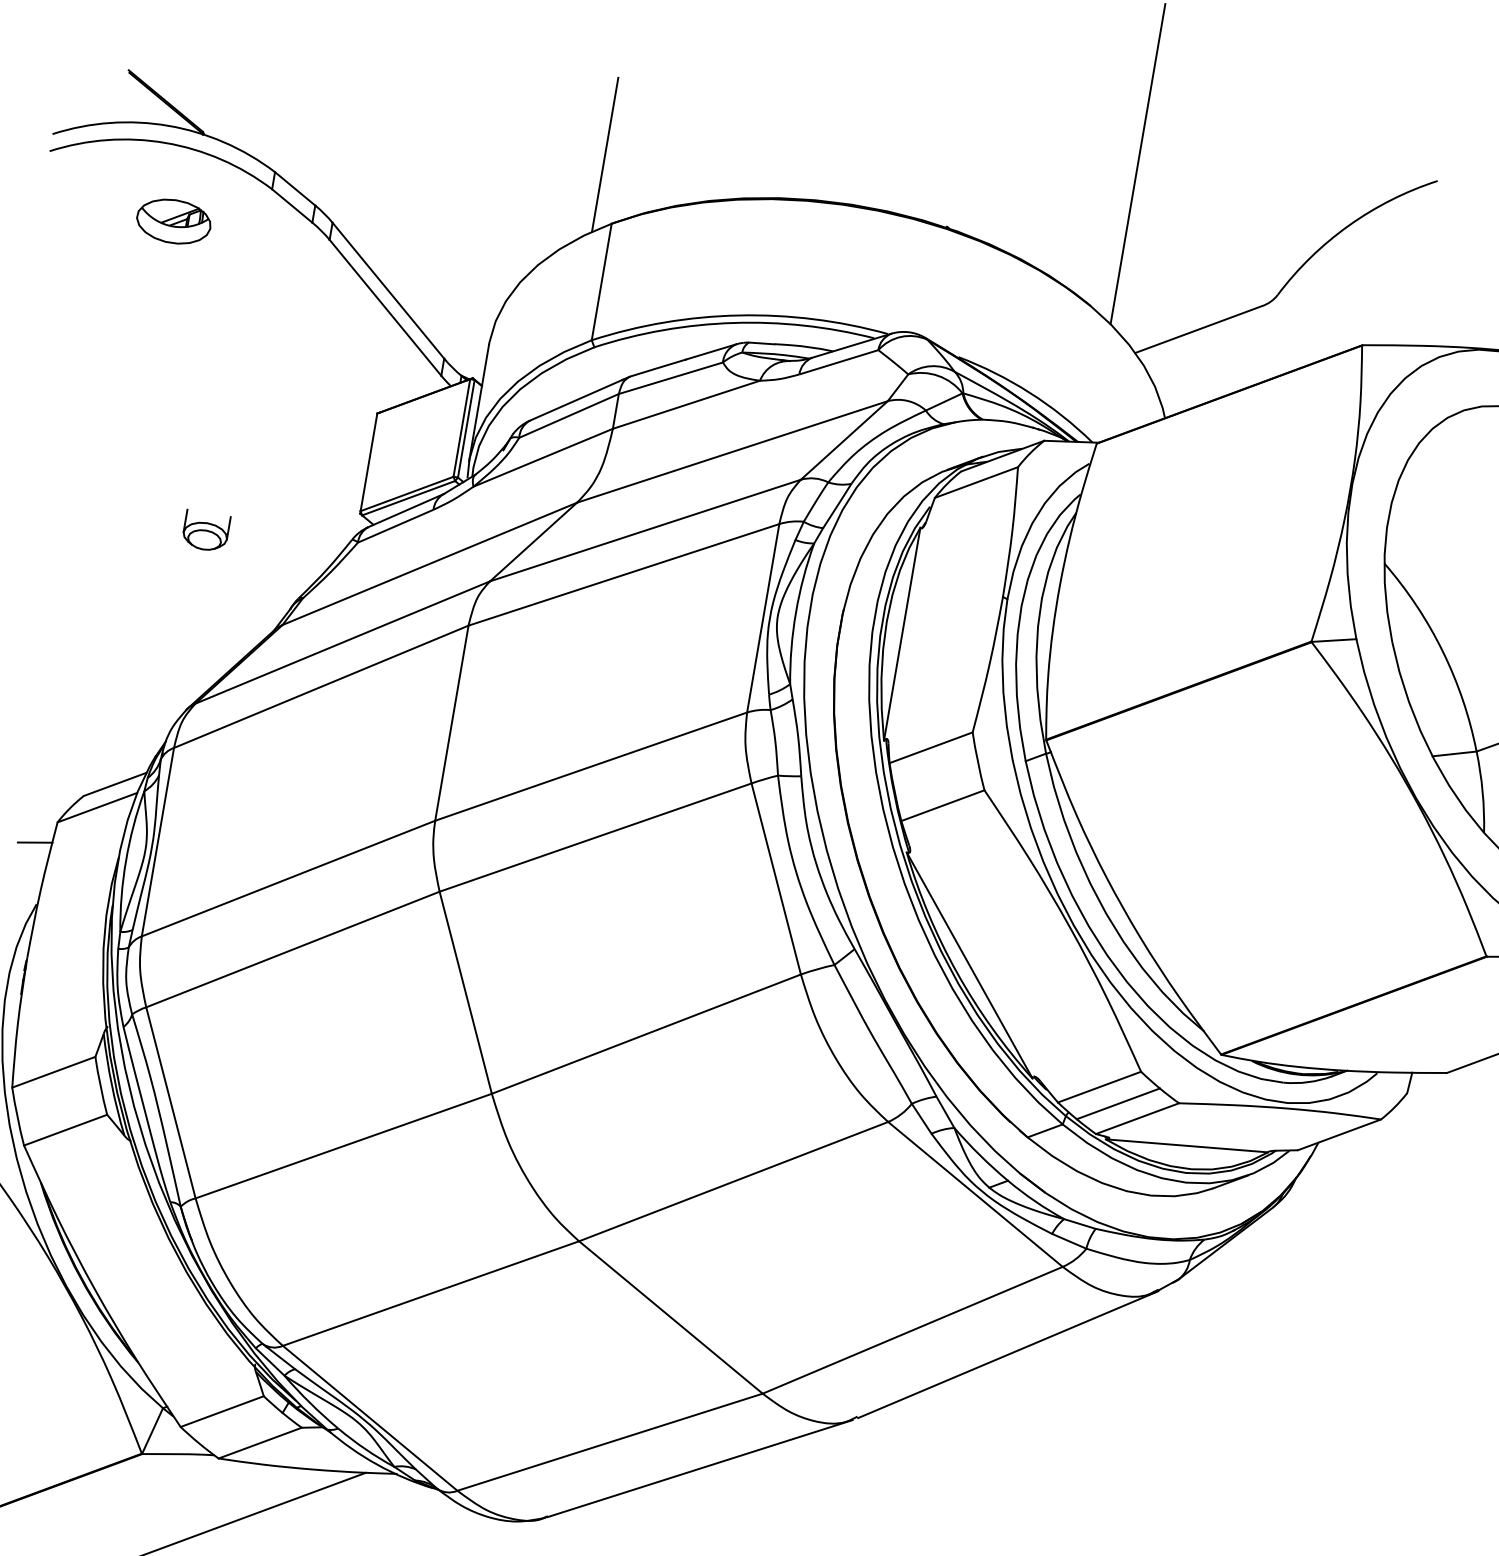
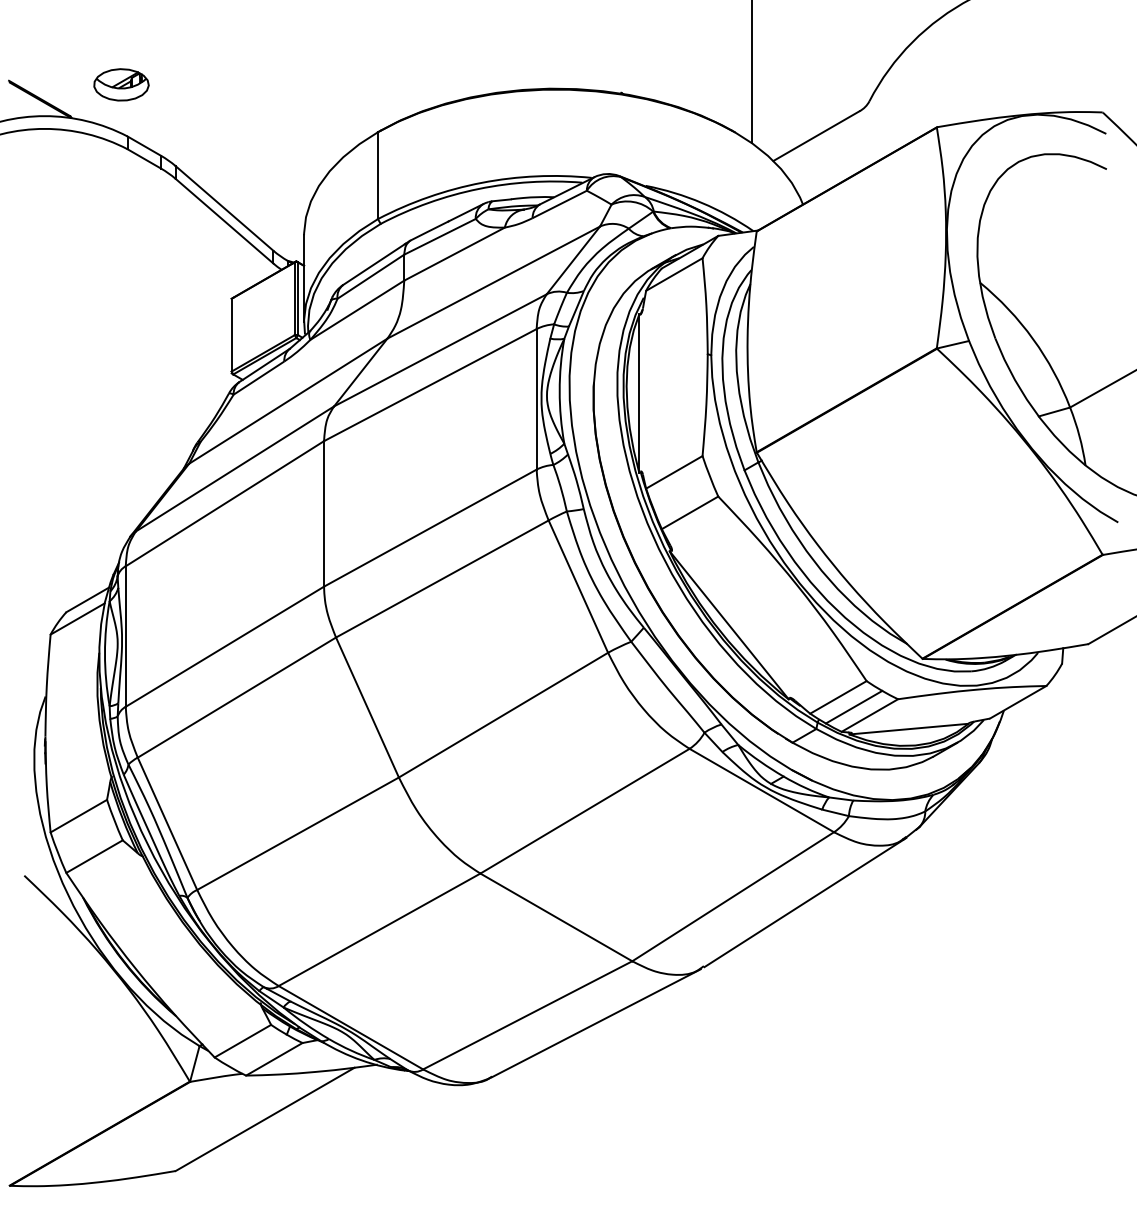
line: (605, 154) -> (364, 82), removed
part: (174, 221) -> (121, 84), moved
part: (206, 531) -> (122, 405), removed
line: (34, 841) -> (36, 651), removed

